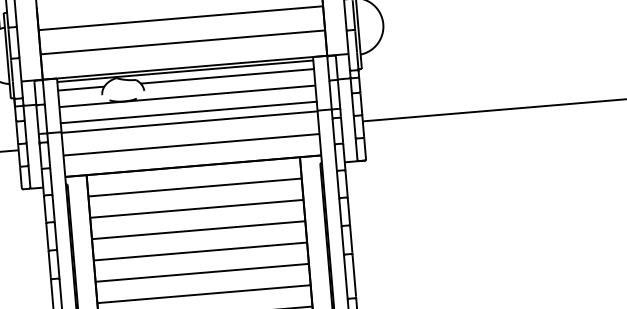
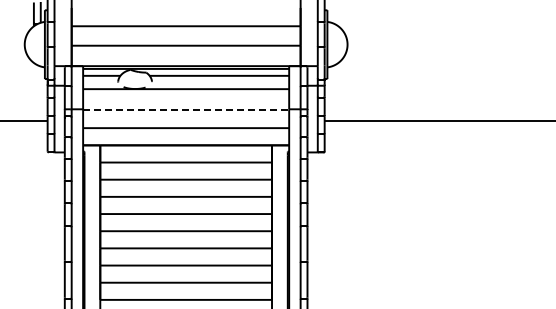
line: (189, 112) -> (186, 102), removed
line: (189, 121) -> (186, 109), solid -> dashed

